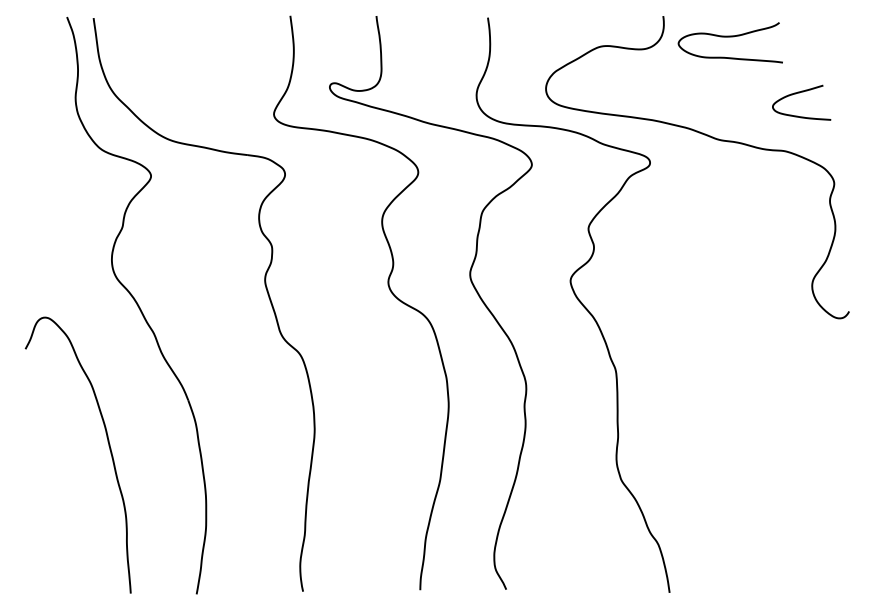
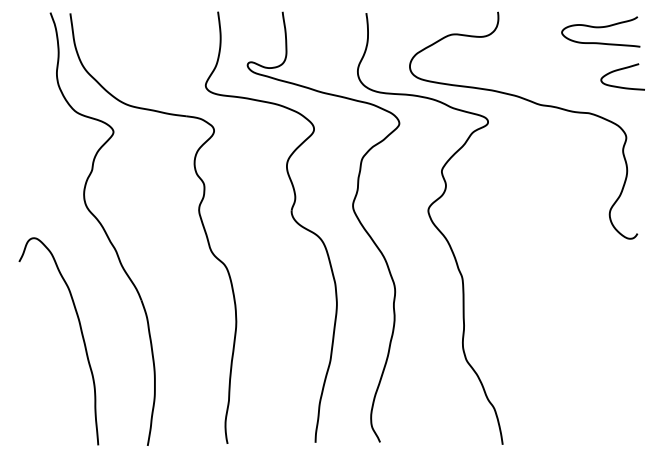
curve: (729, 37) -> (600, 27), moved
curve: (799, 93) -> (621, 69), moved

